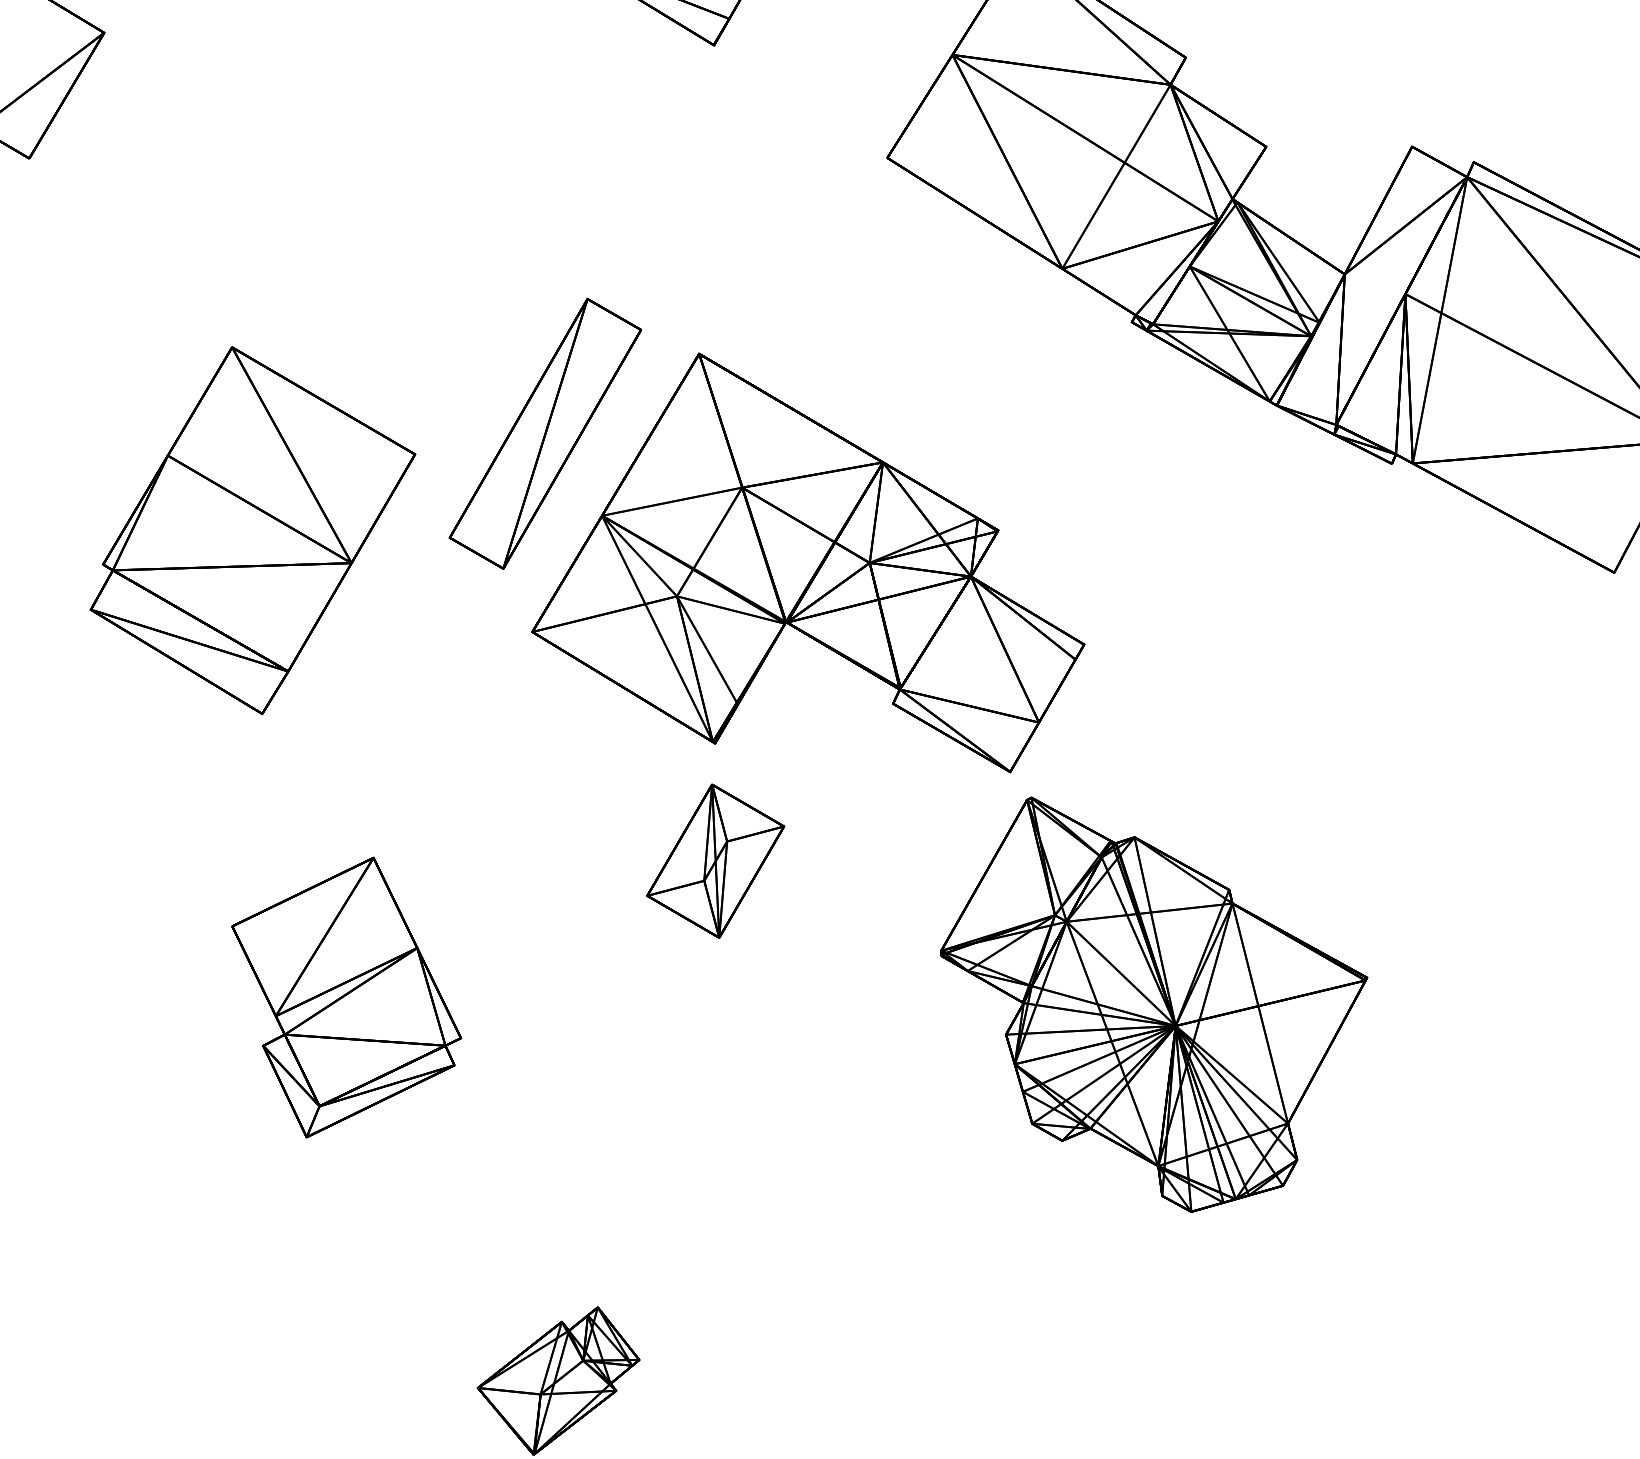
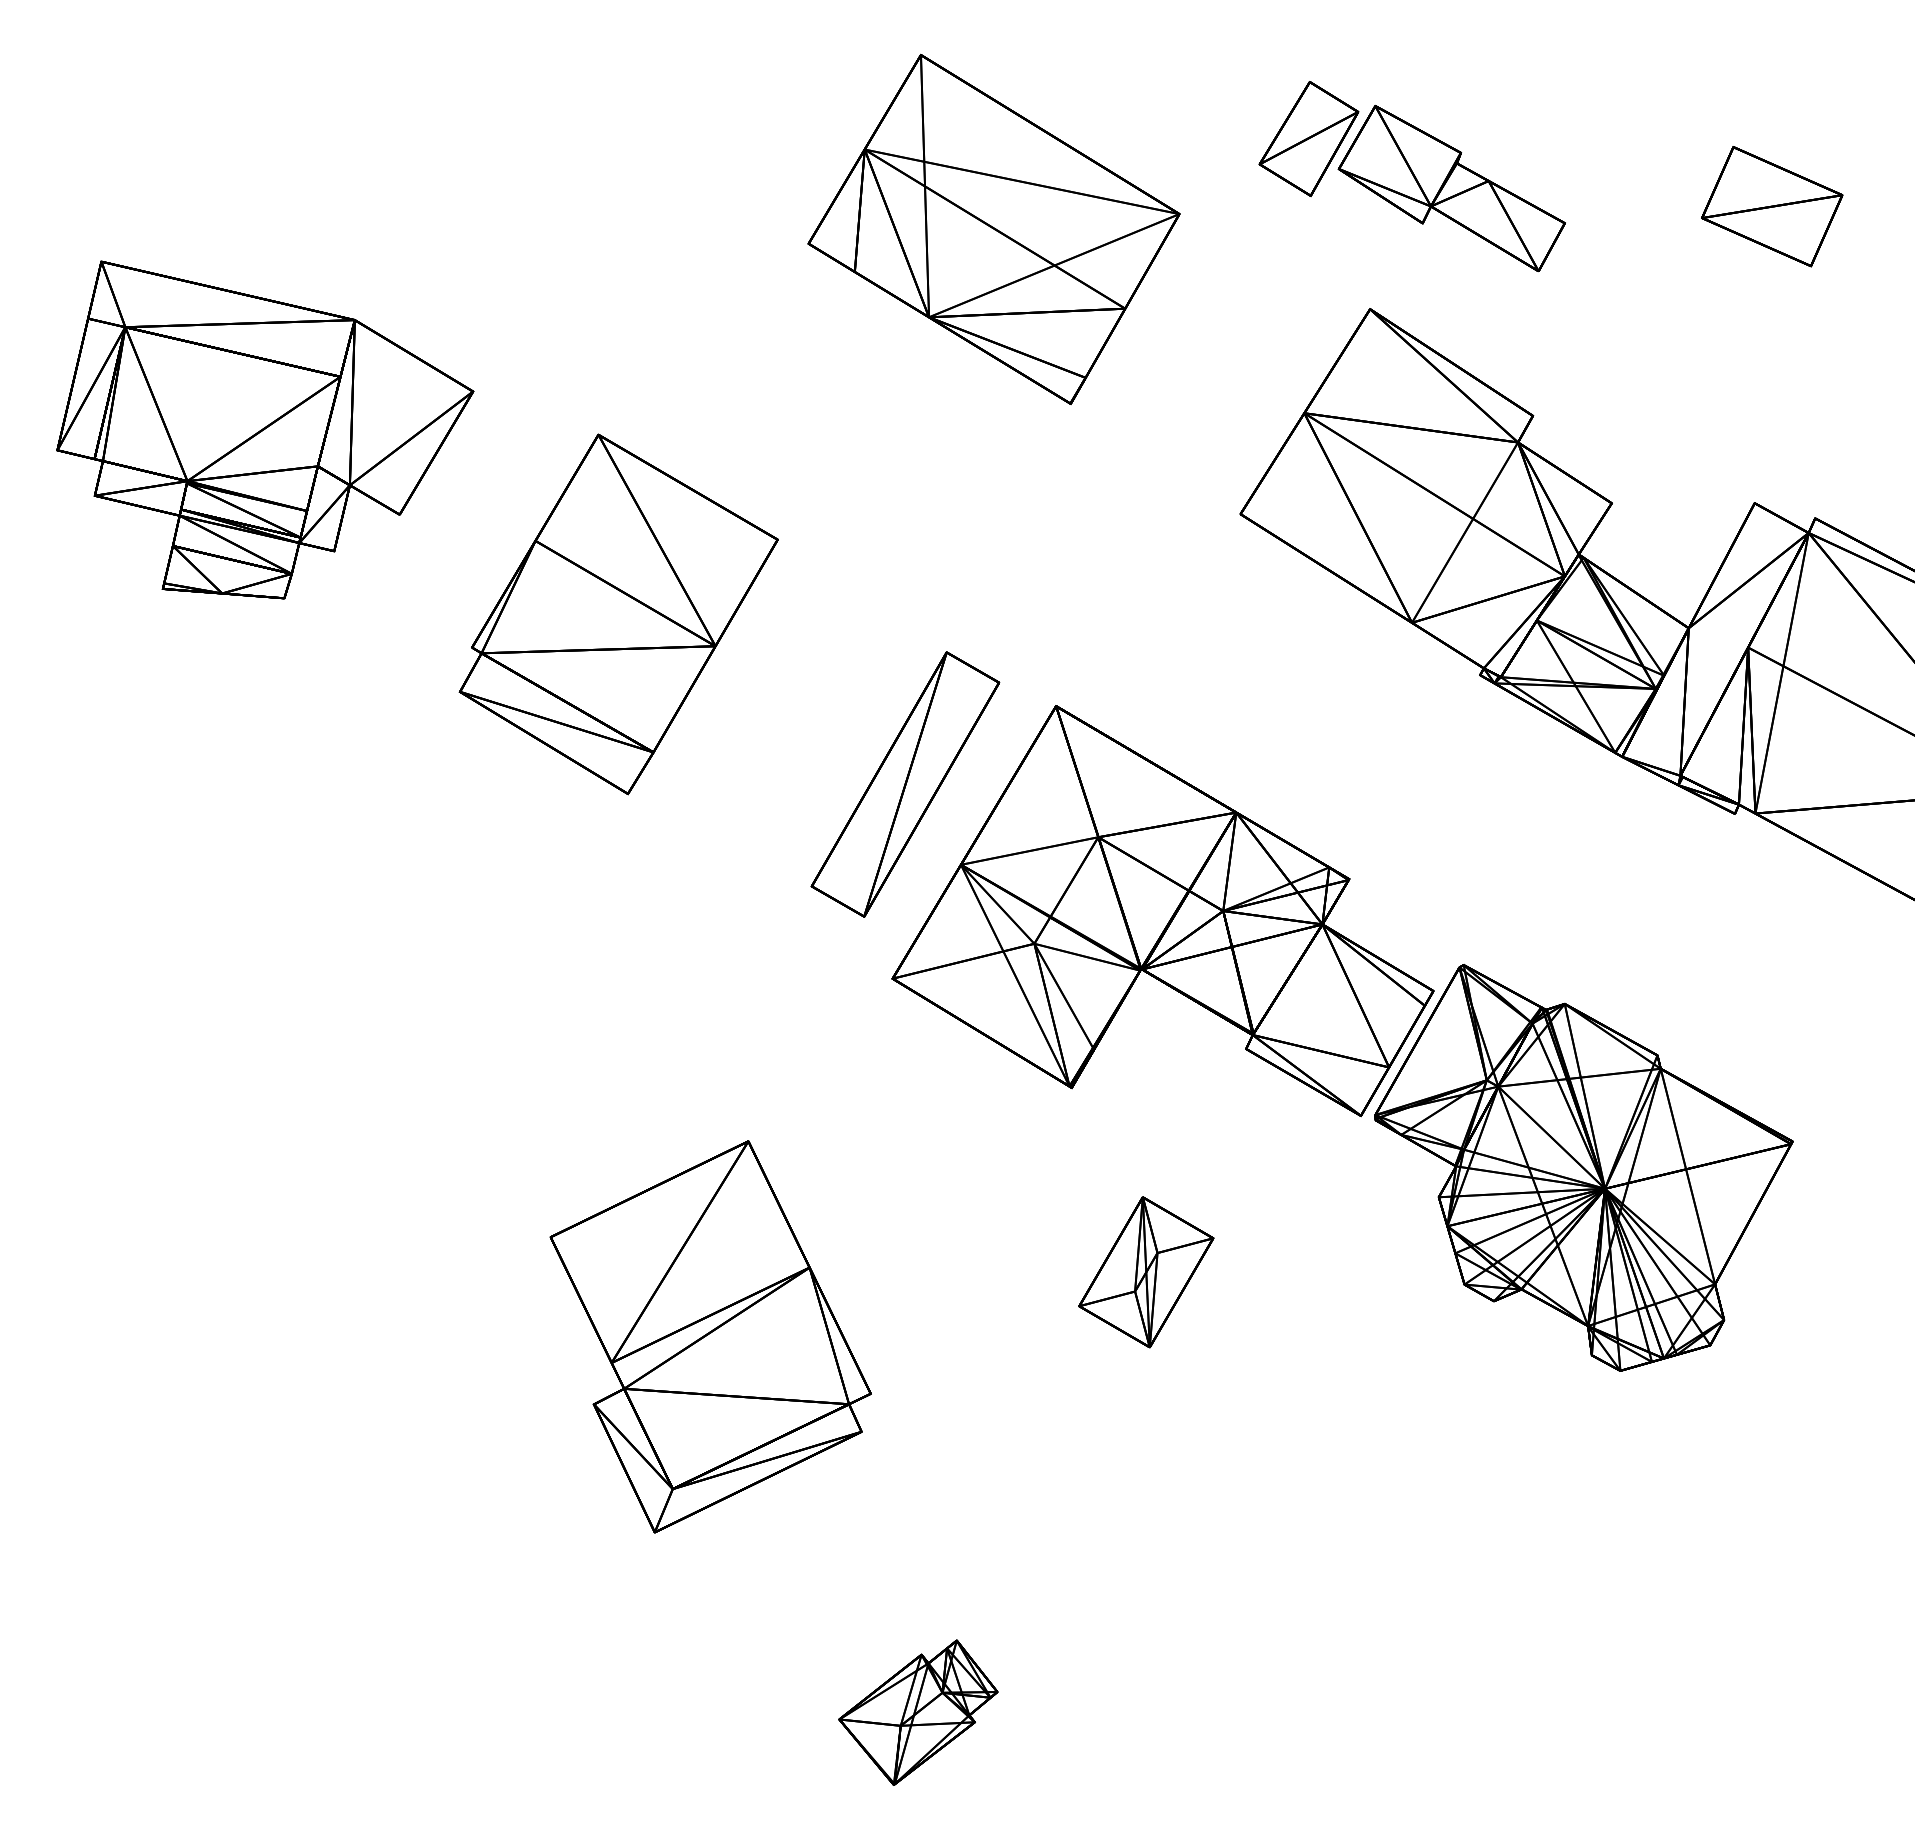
part: (252, 530) -> (618, 614), moved
part: (715, 861) -> (1146, 1272), moved
part: (346, 997) -> (710, 1336), size x1.43
part: (1153, 1004) -> (1583, 1167), moved

